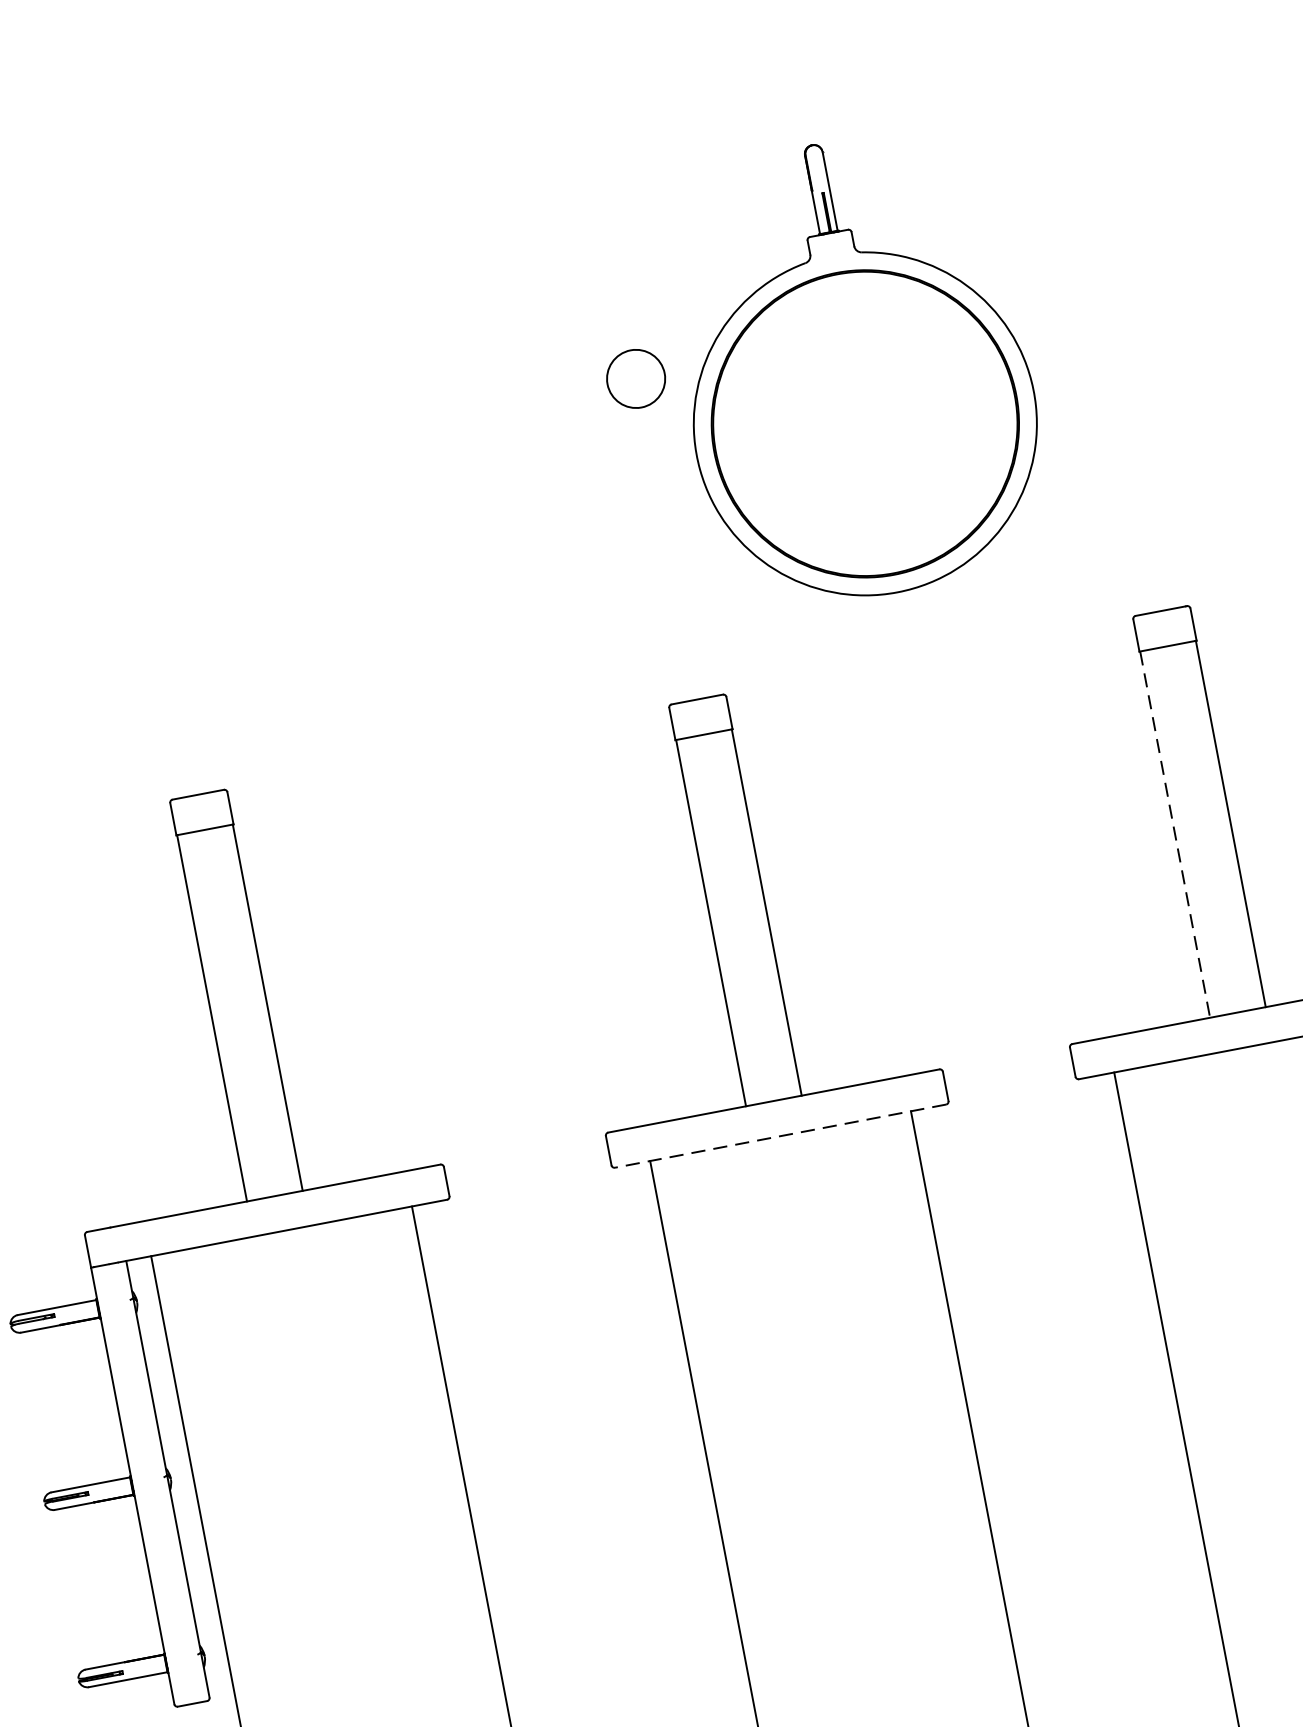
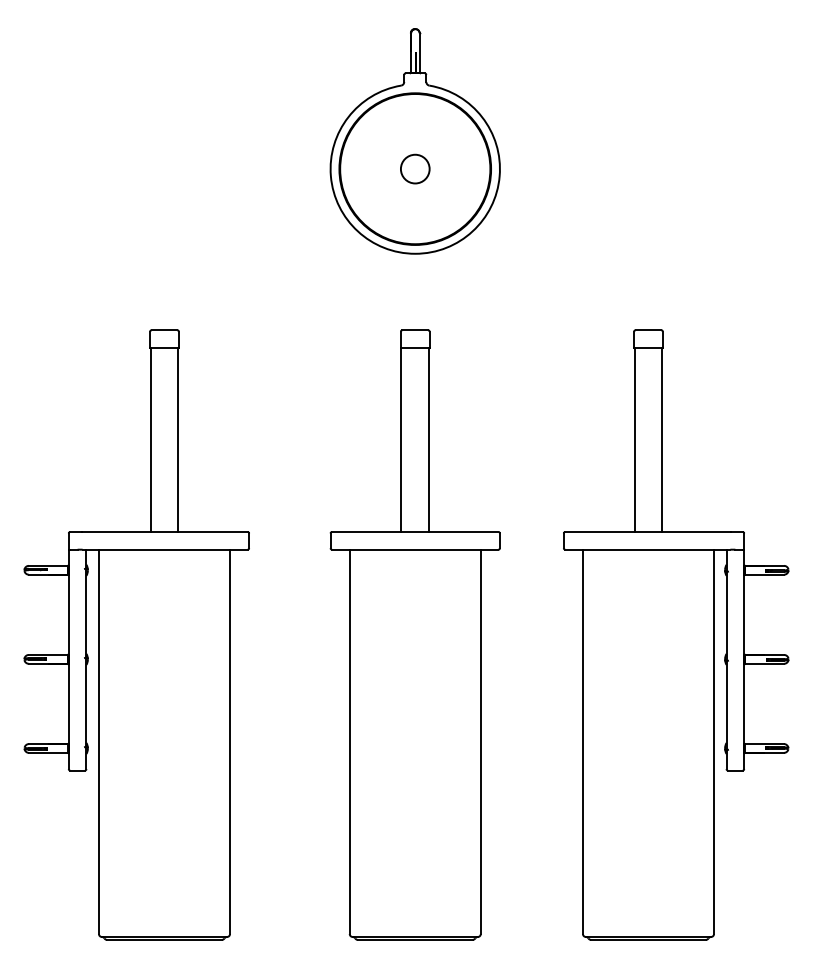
part: (853, 369) -> (414, 141), moved
line: (1175, 835) -> (634, 440), dashed -> solid
line: (778, 1136) -> (414, 549), dashed -> solid

